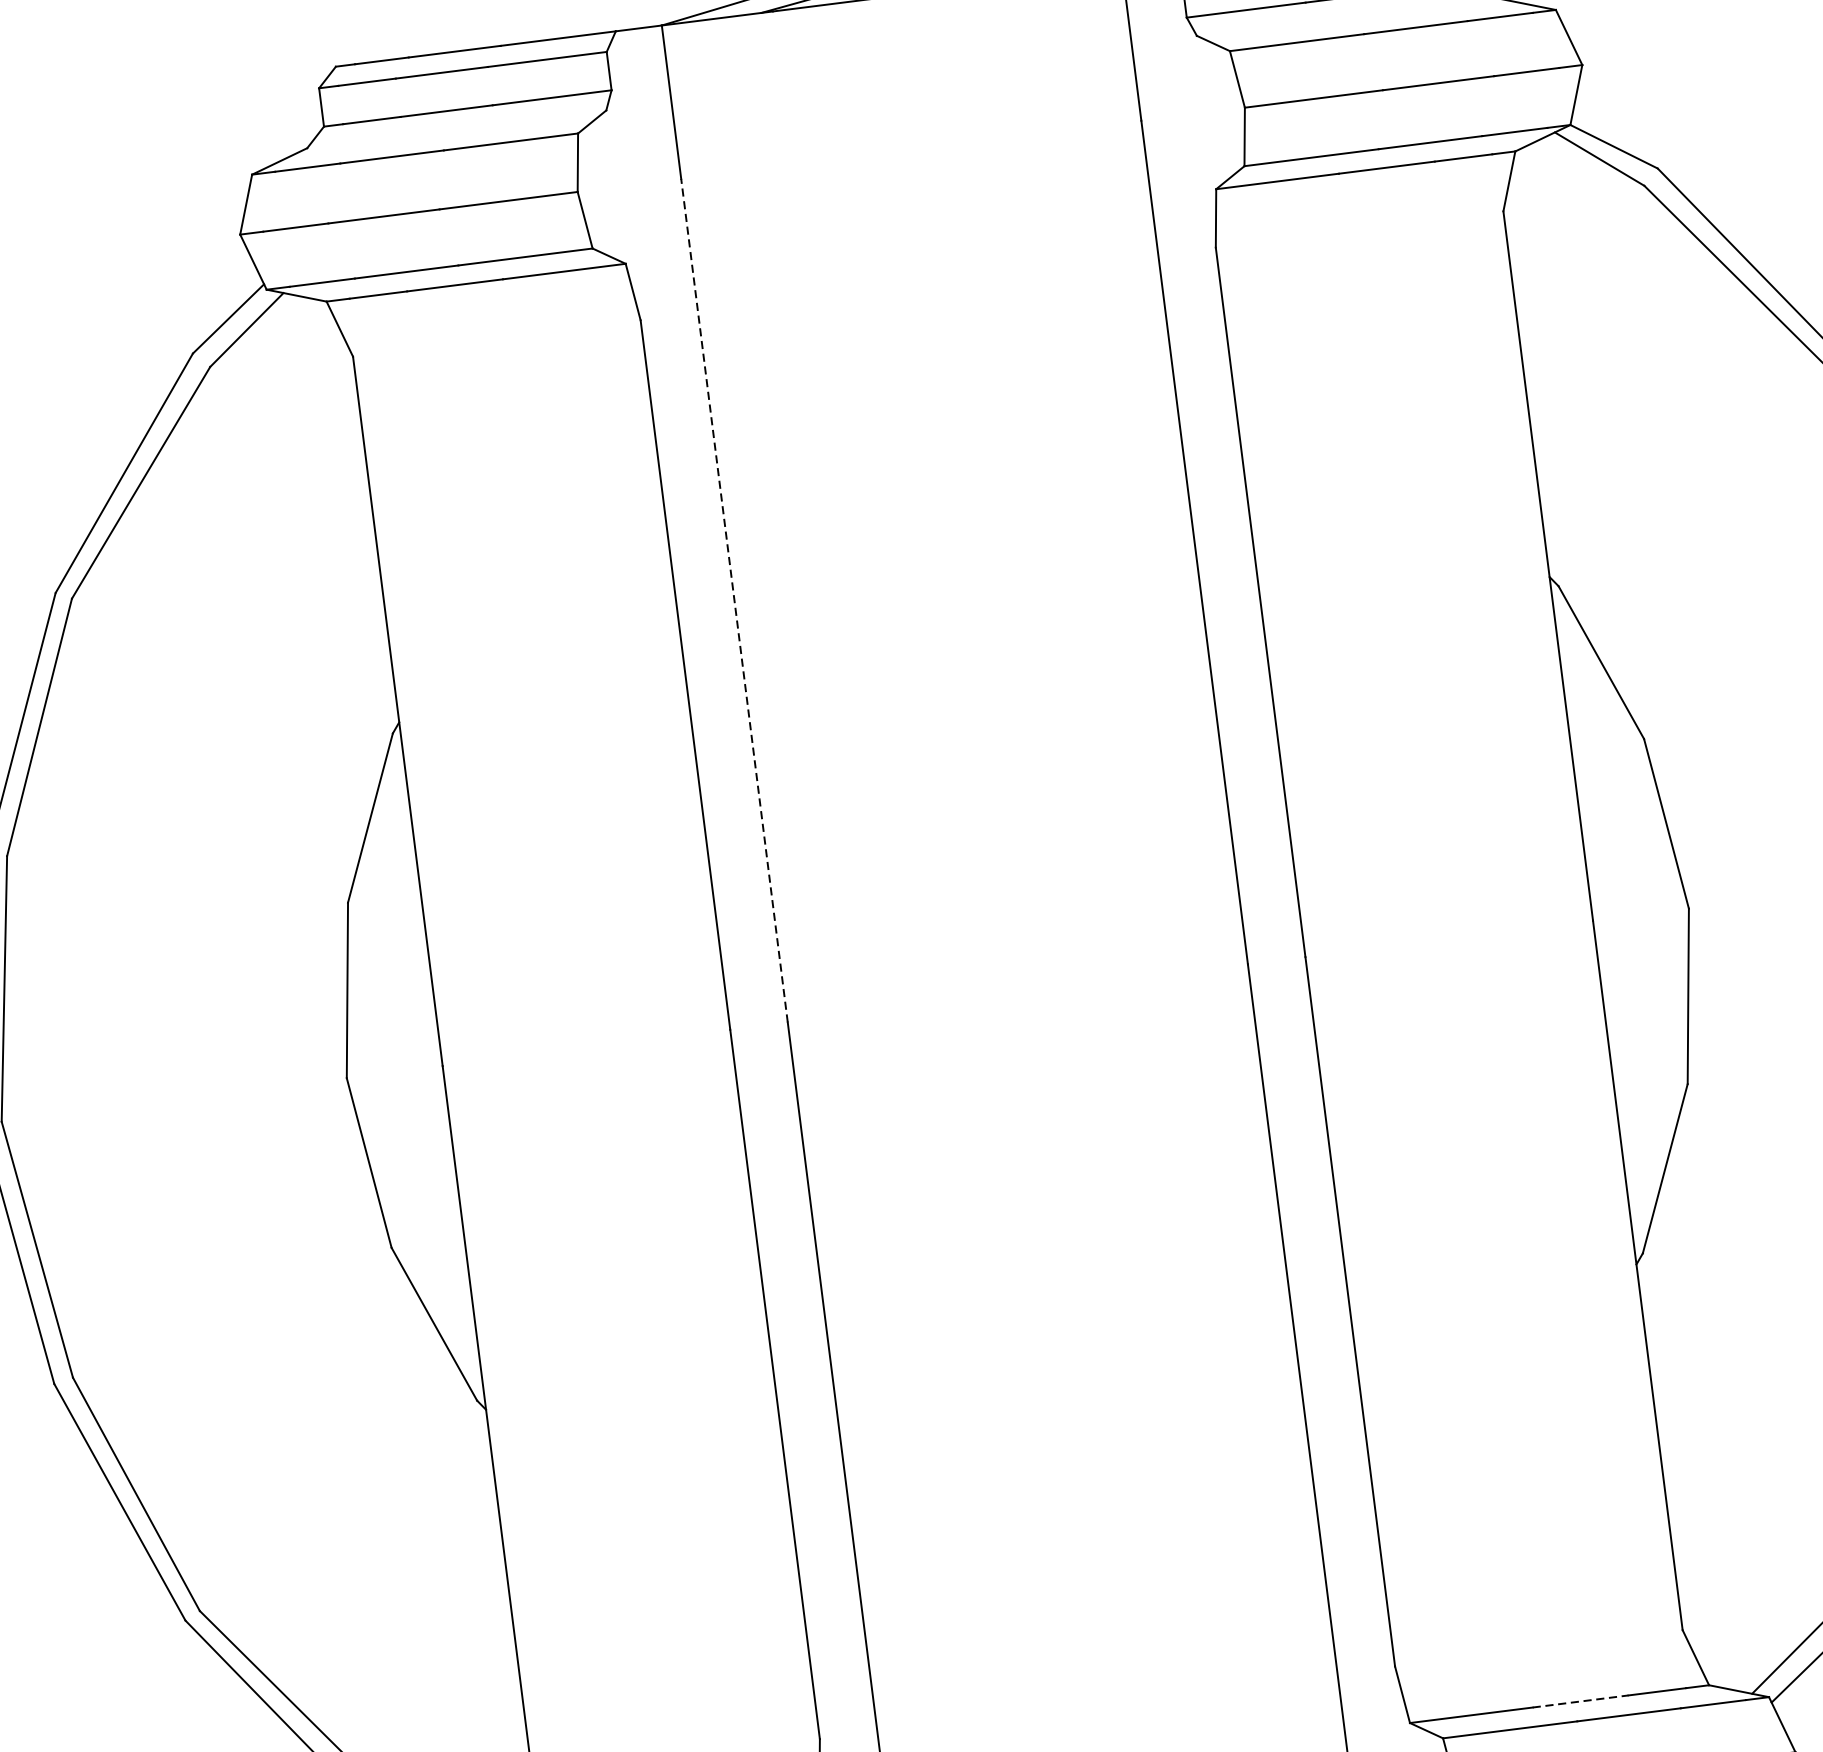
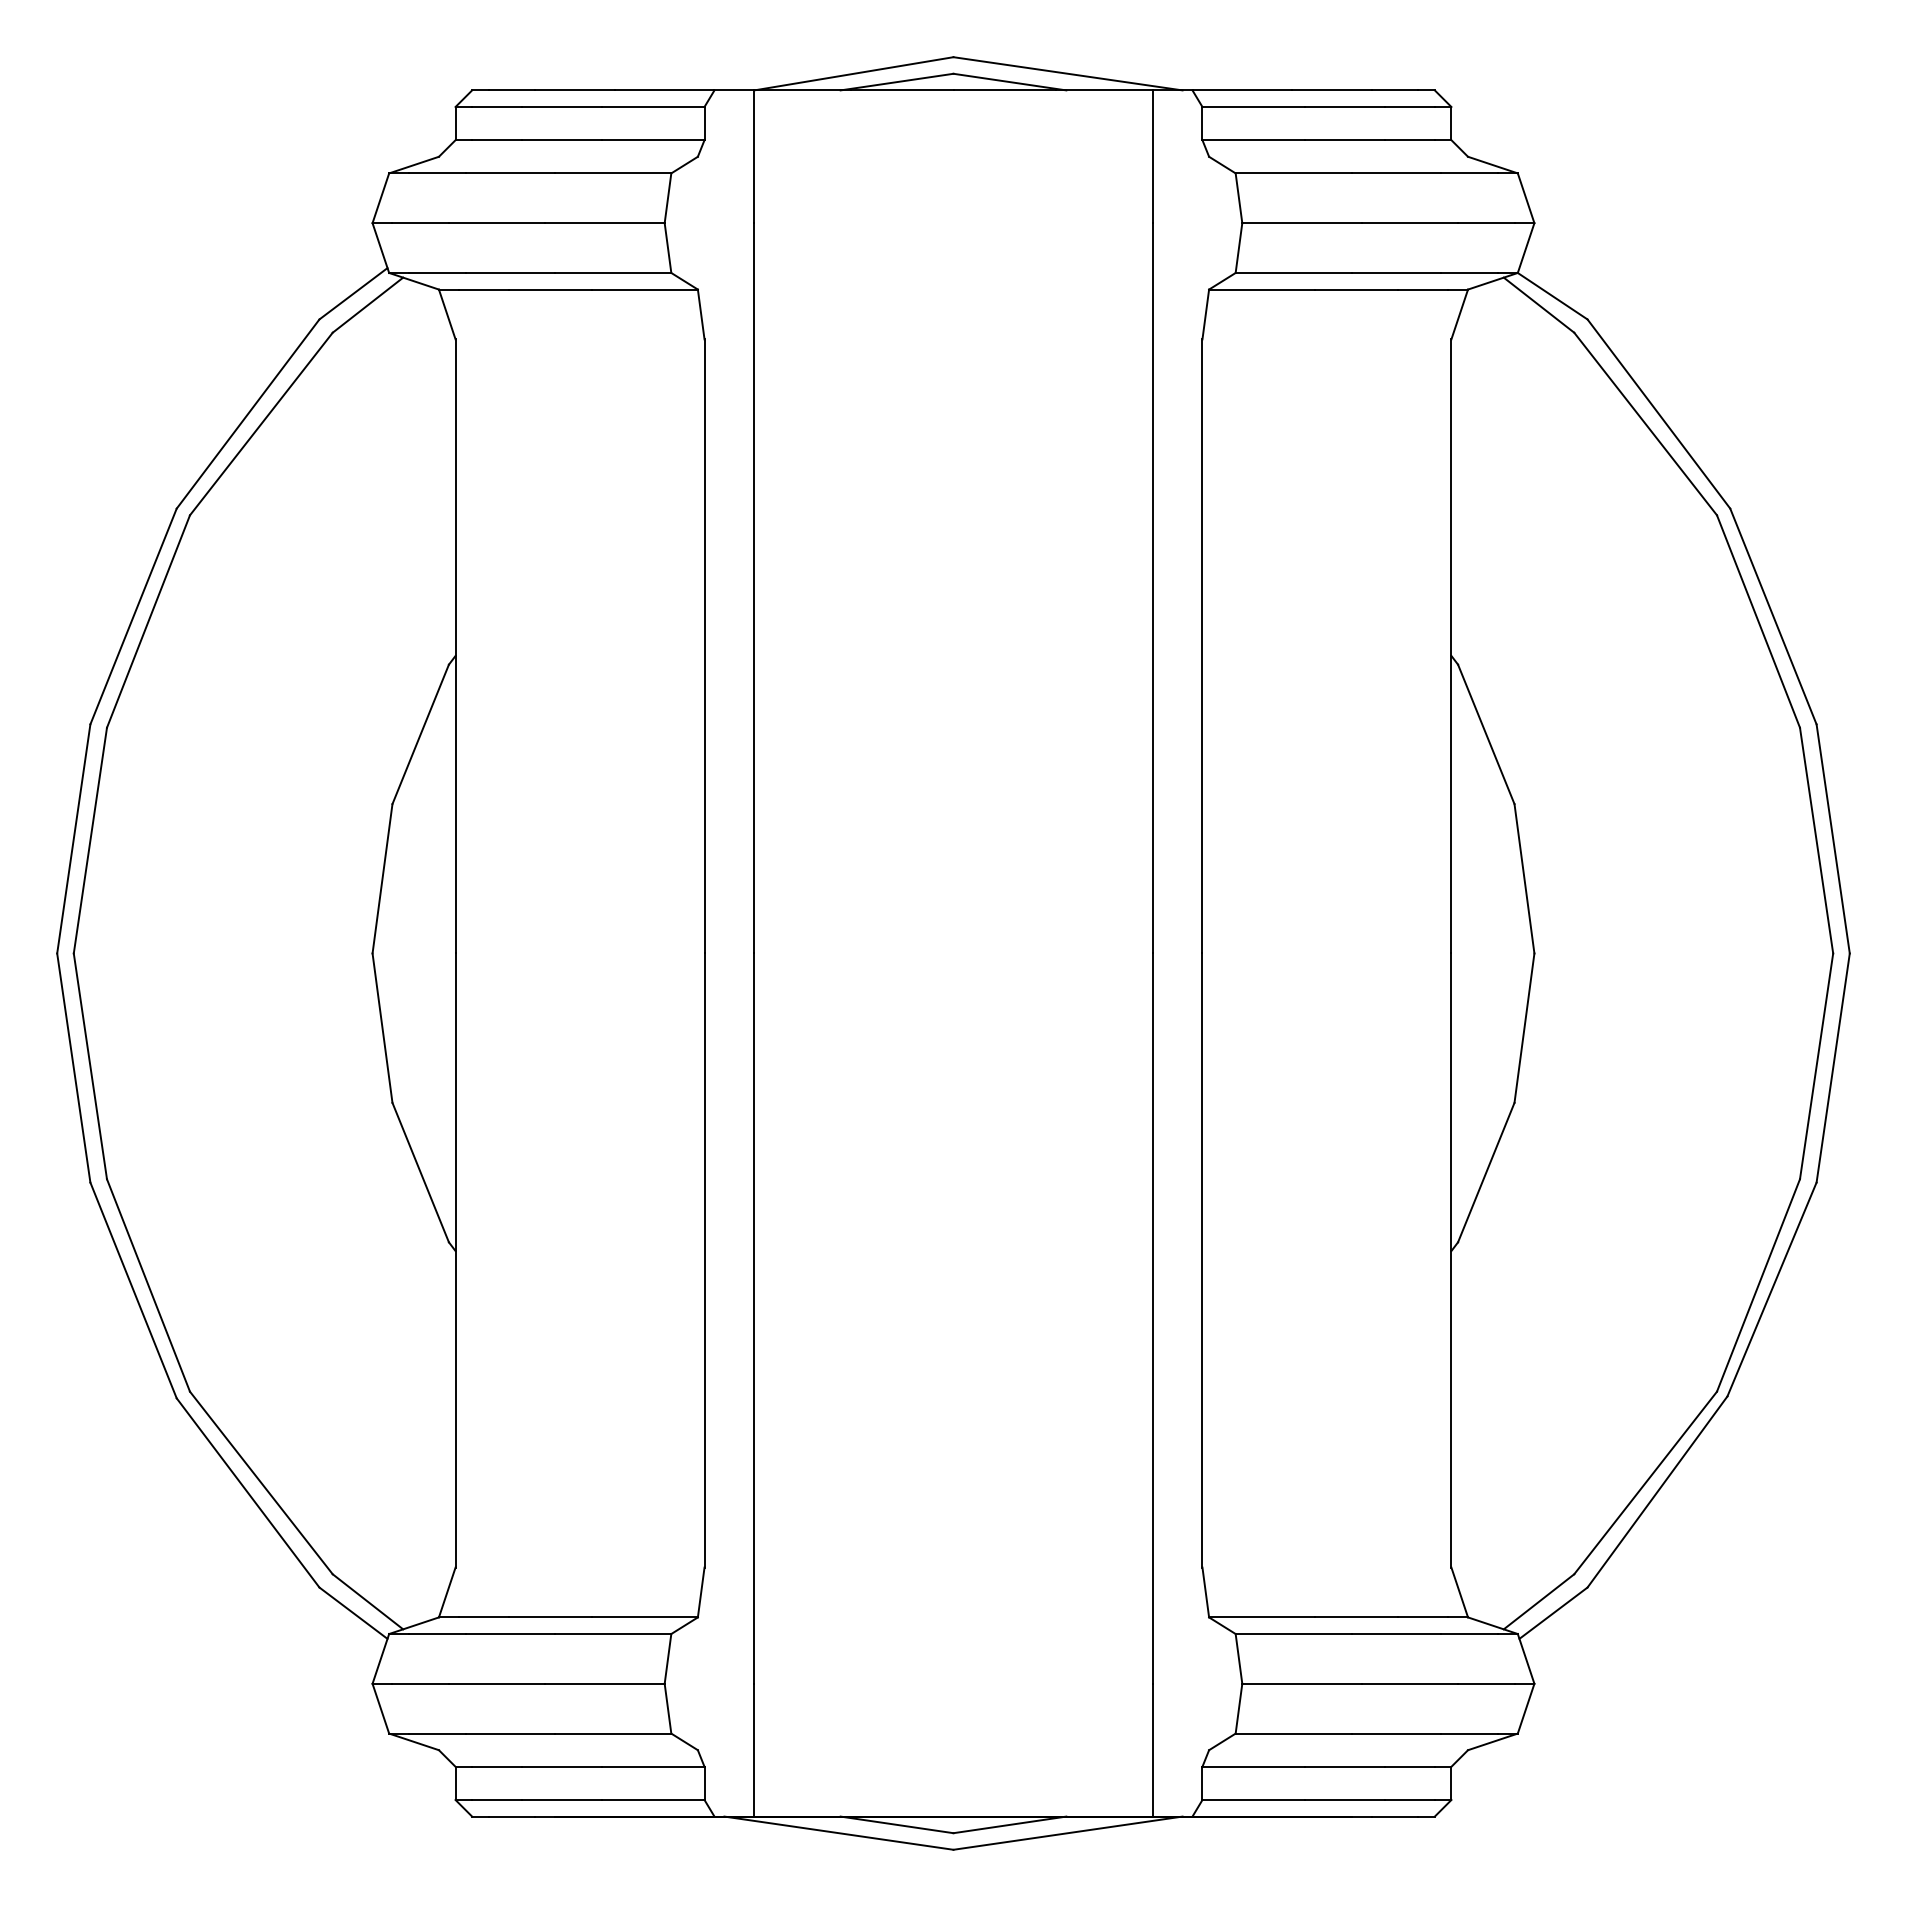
line: (734, 599) -> (754, 587), dashed -> solid
line: (1581, 1701) -> (1357, 1617), dashed -> solid

